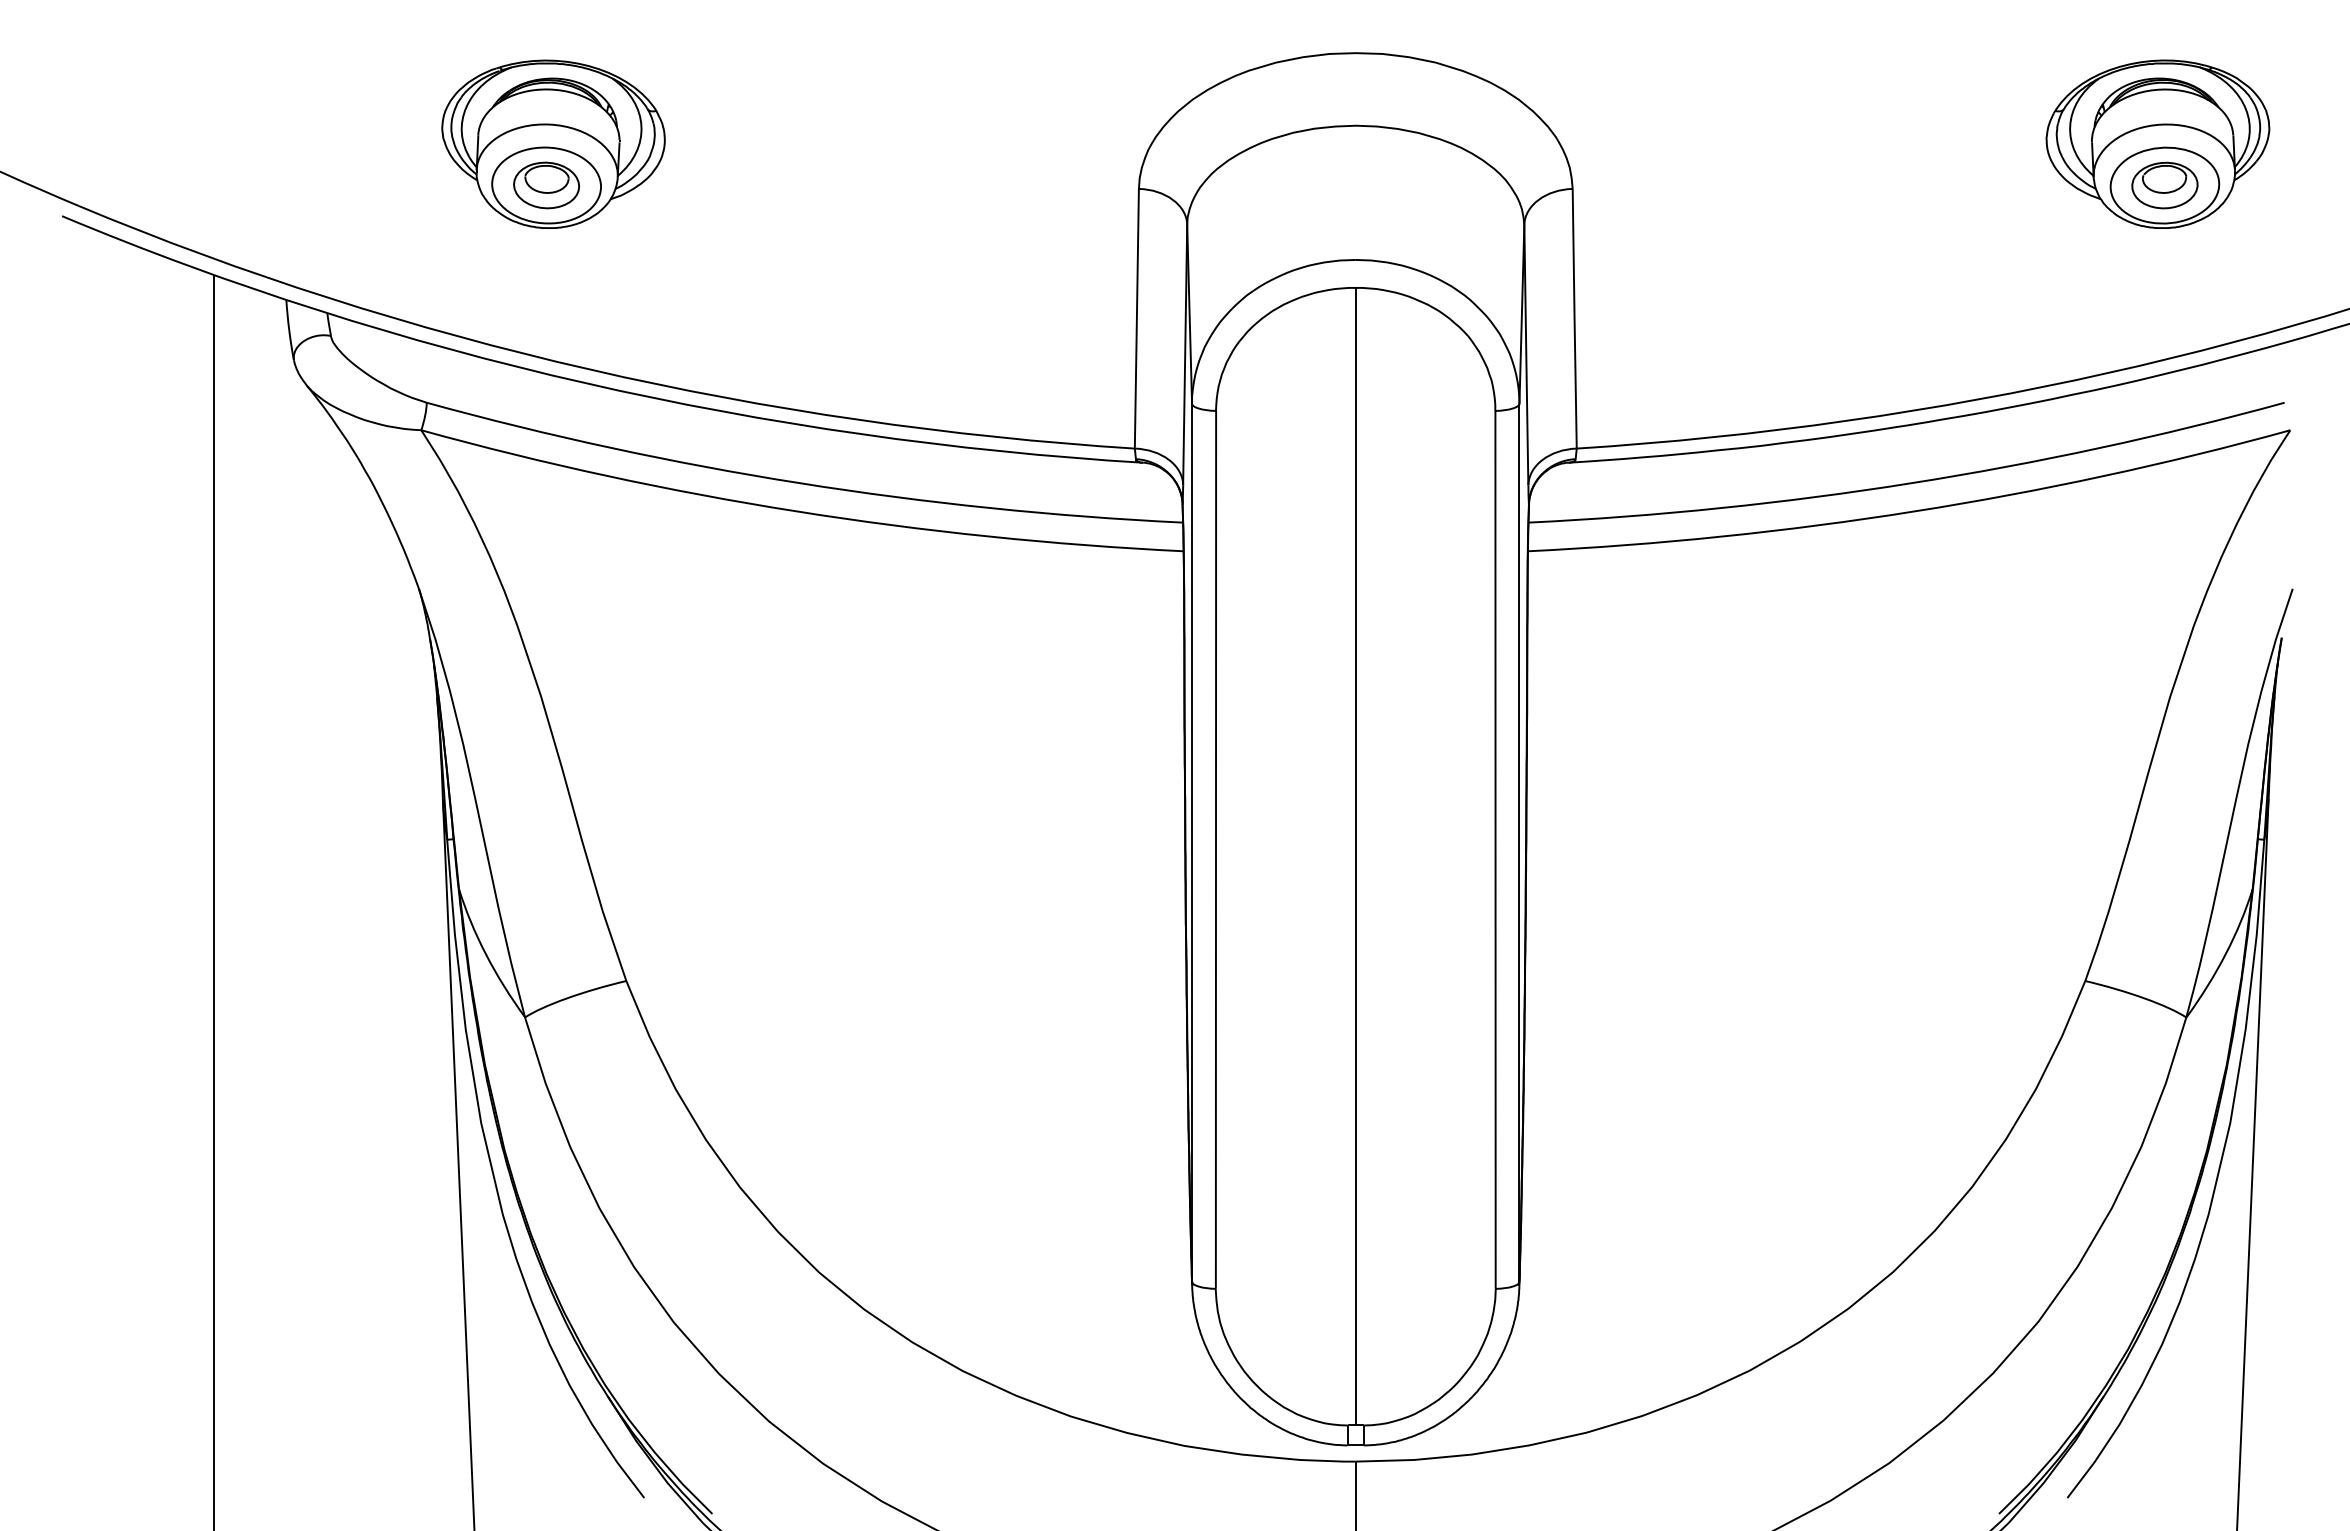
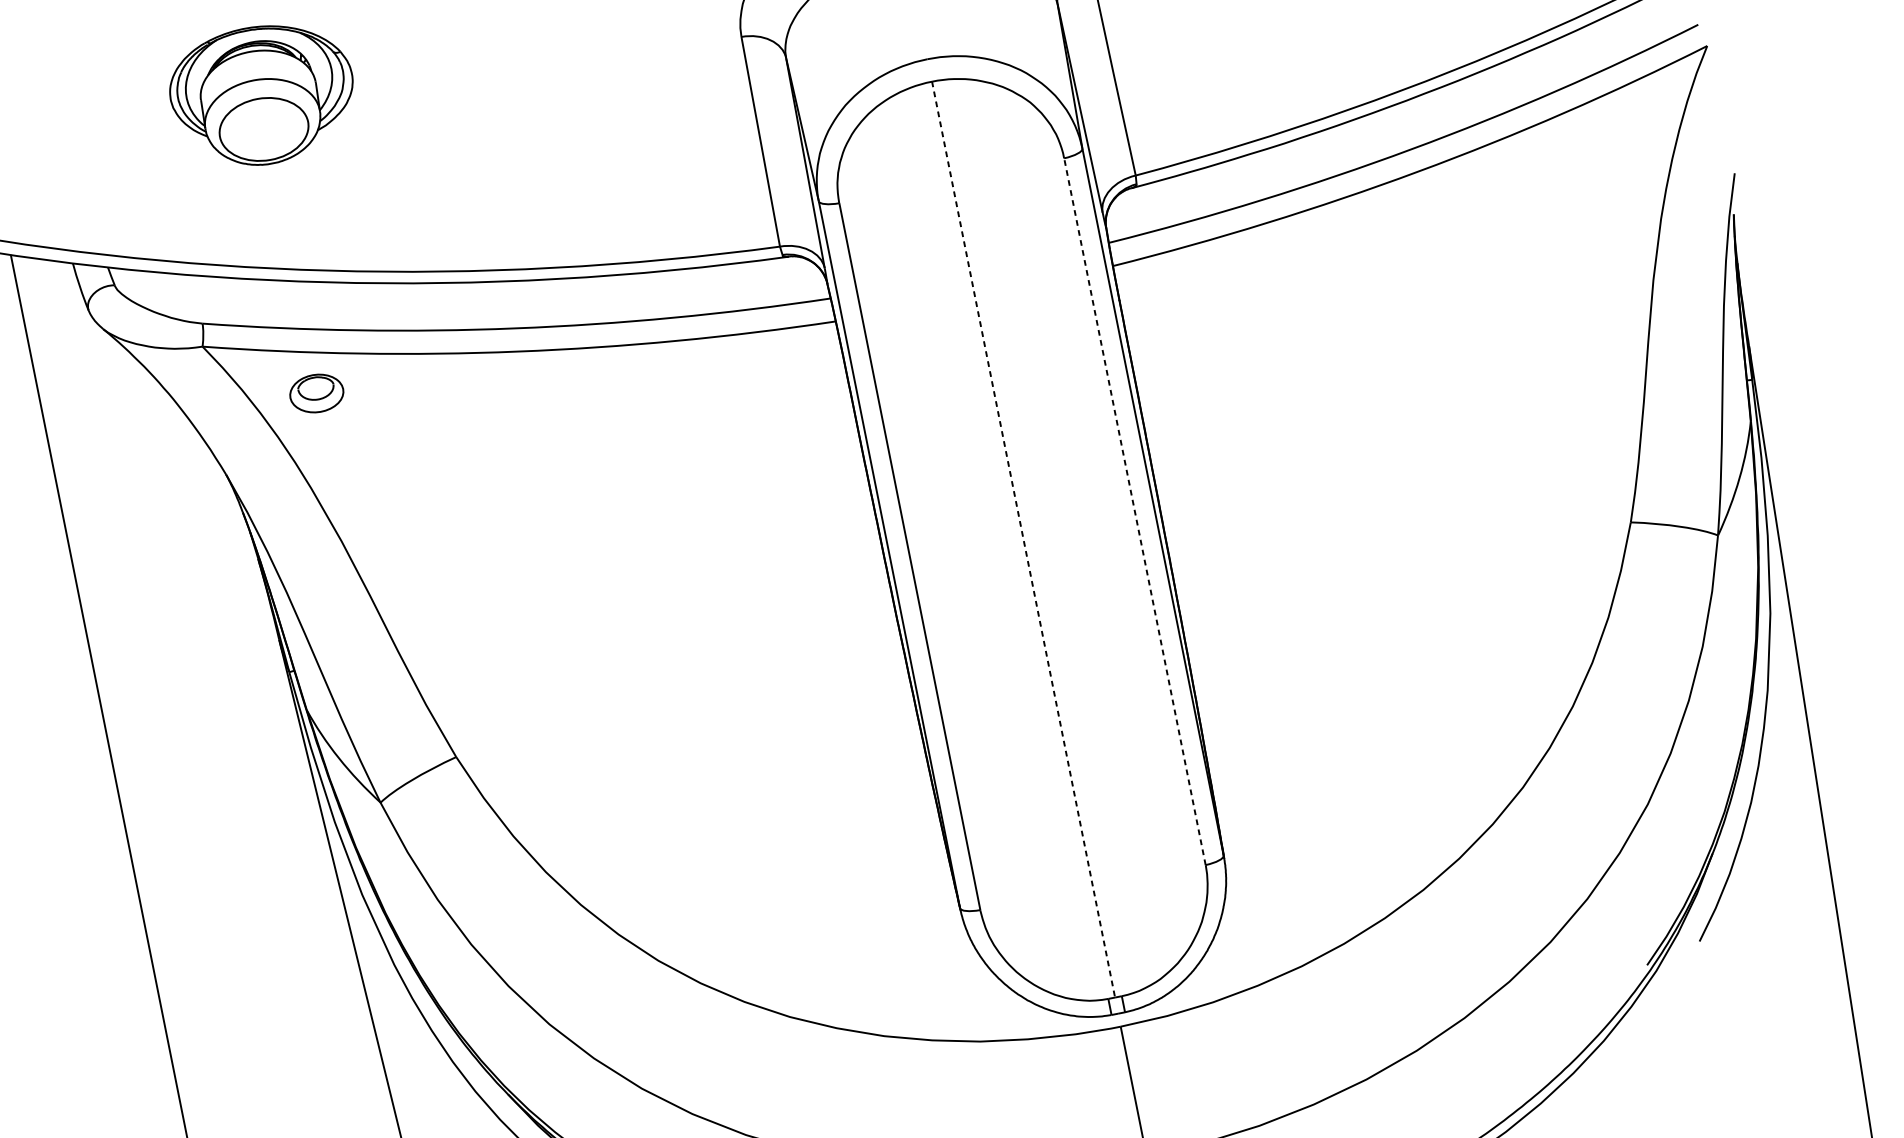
part: (546, 185) -> (316, 393), moved
line: (1495, 849) -> (1134, 511), solid -> dashed
line: (1355, 856) -> (1023, 539), solid -> dashed

